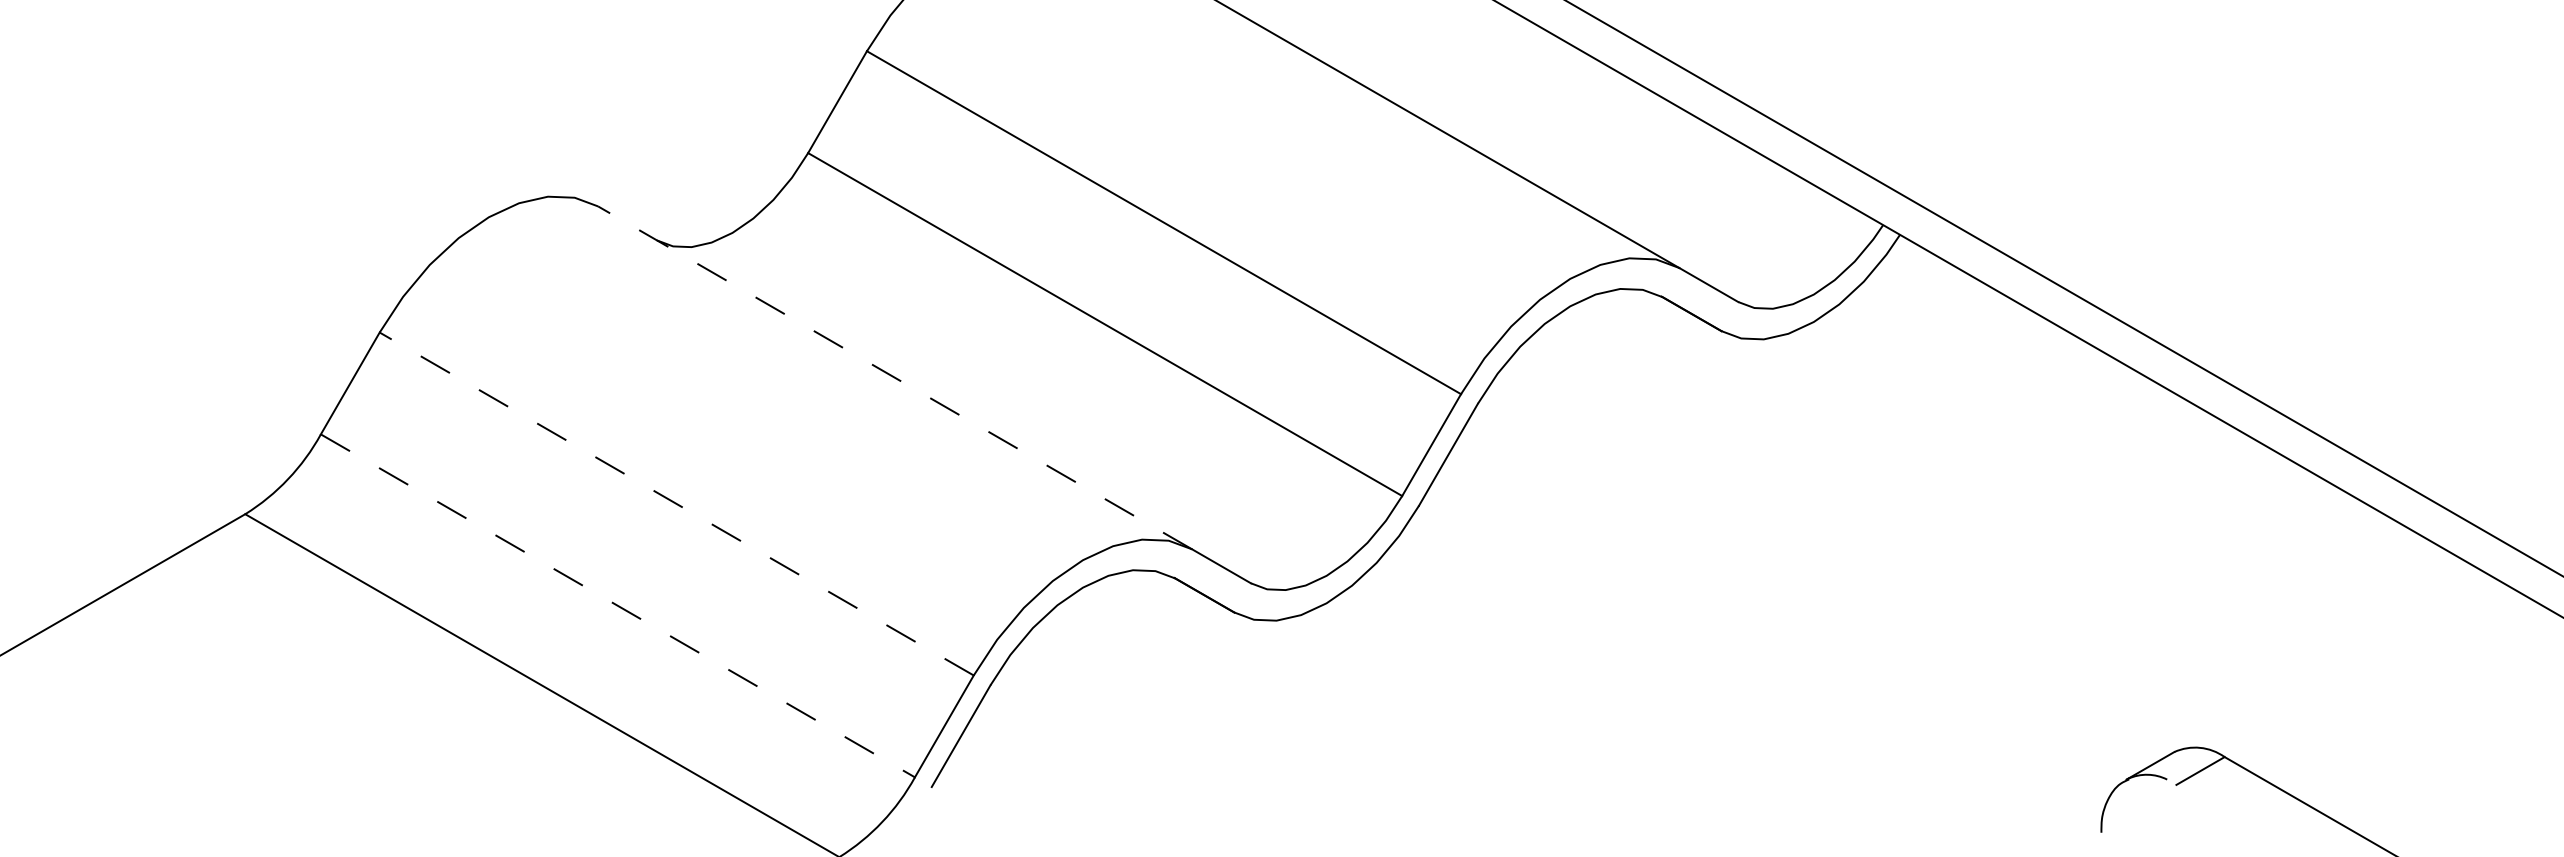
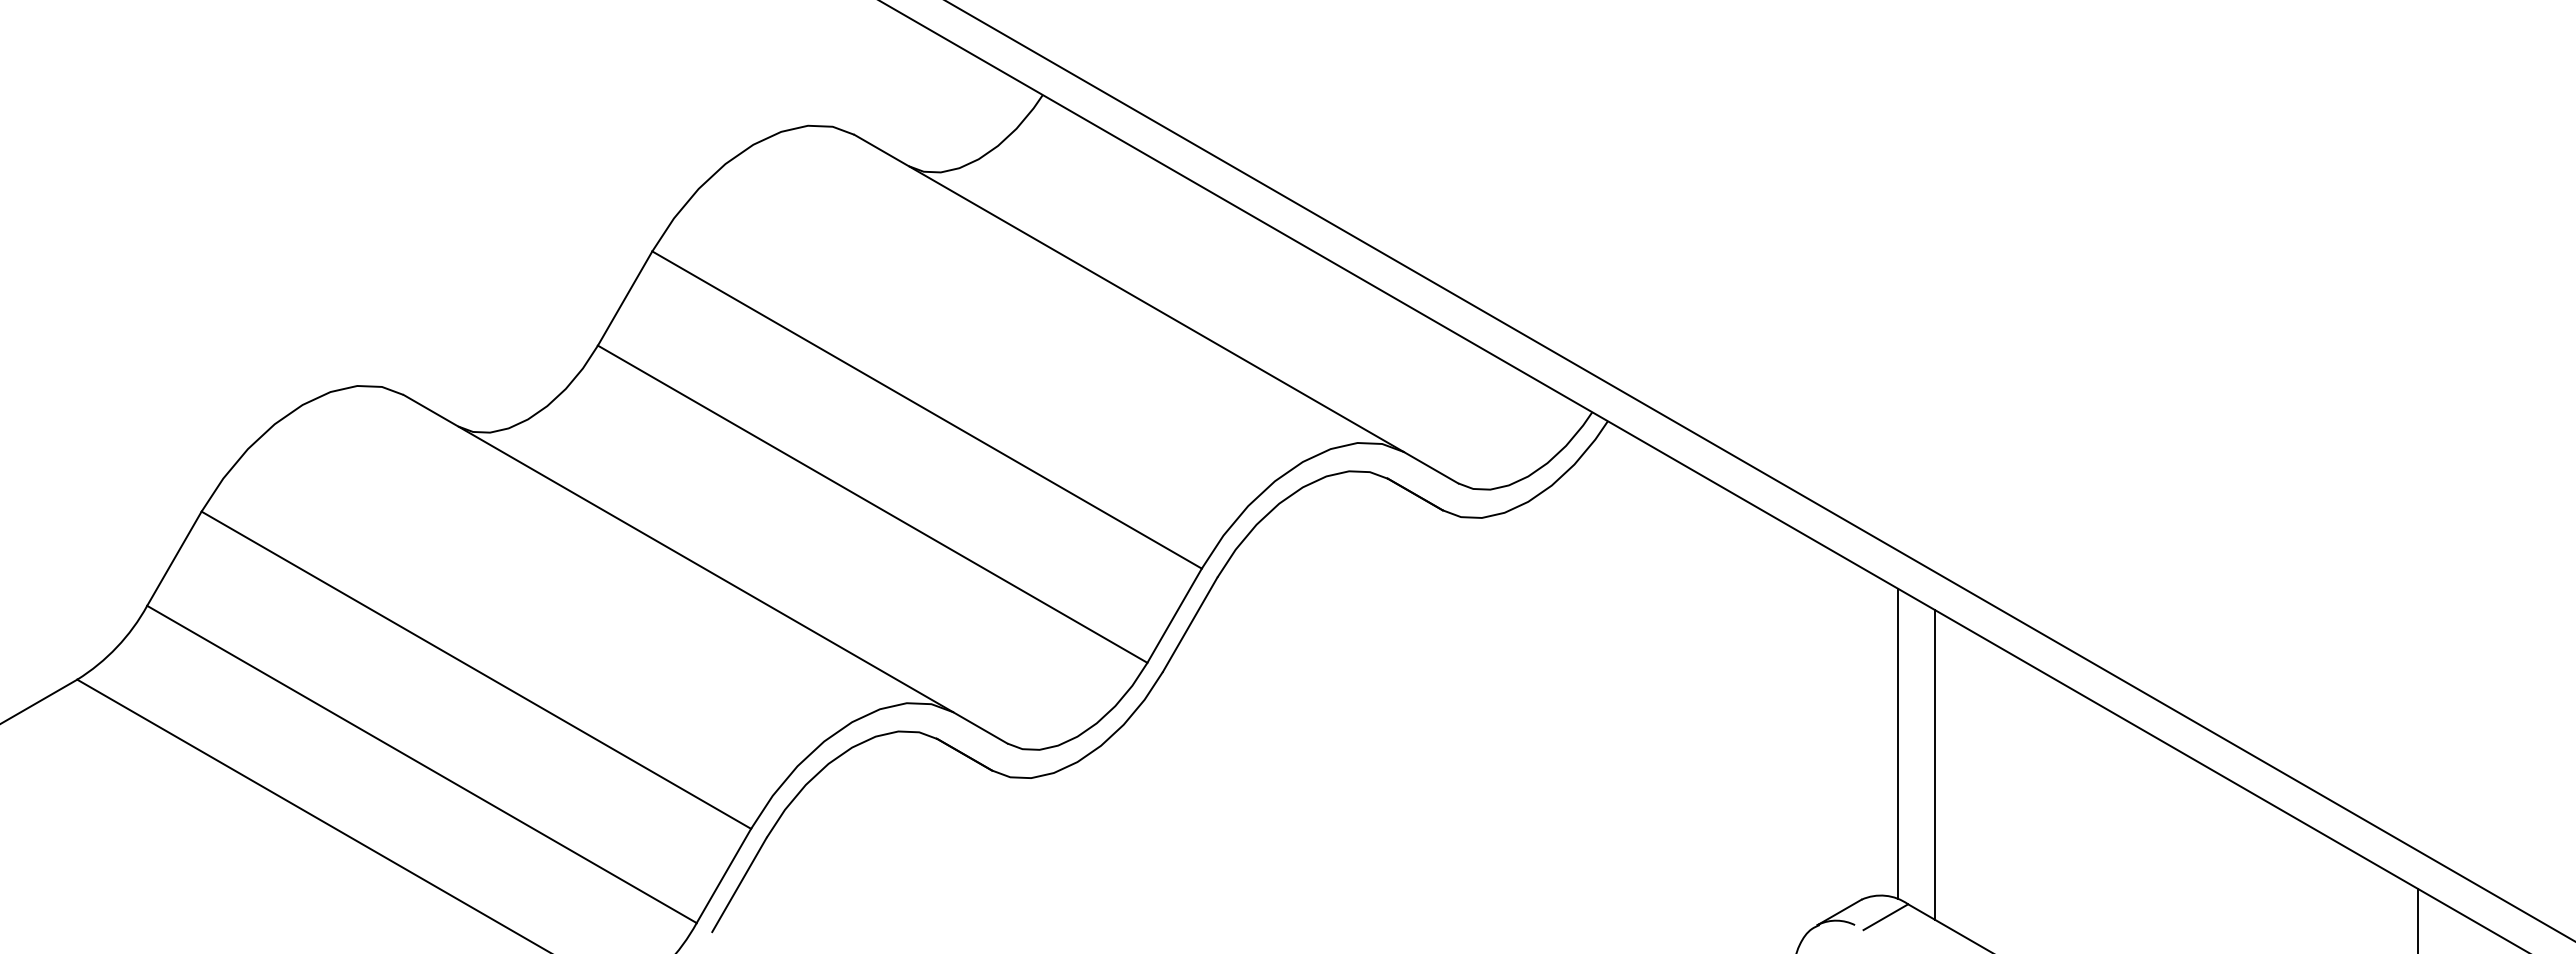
line: (894, 377) -> (677, 553), dashed -> solid
line: (675, 503) -> (475, 669), dashed -> solid
line: (2214, 583) -> (1898, 743), added
line: (618, 605) -> (422, 764), dashed -> solid
line: (2253, 605) -> (1934, 764), added

